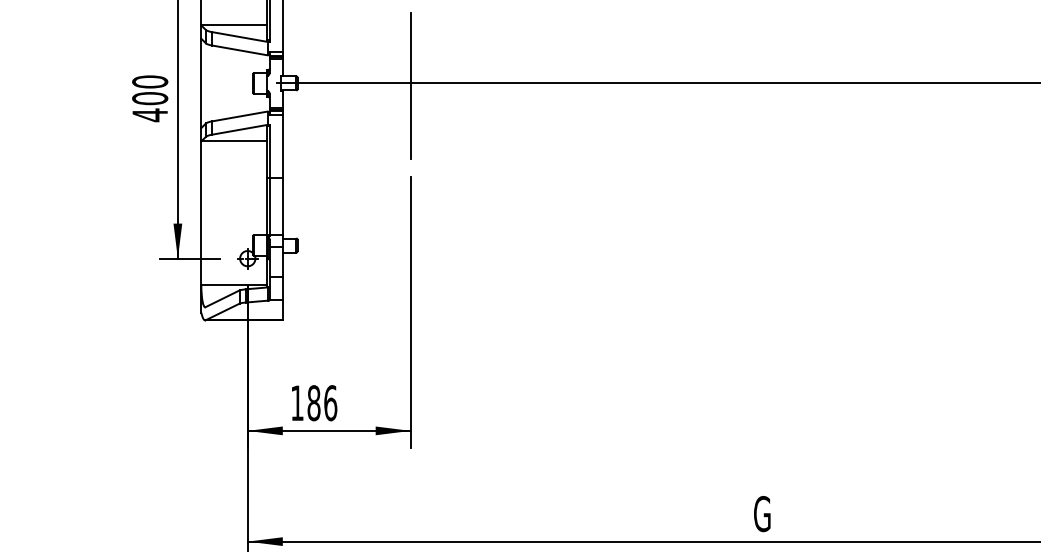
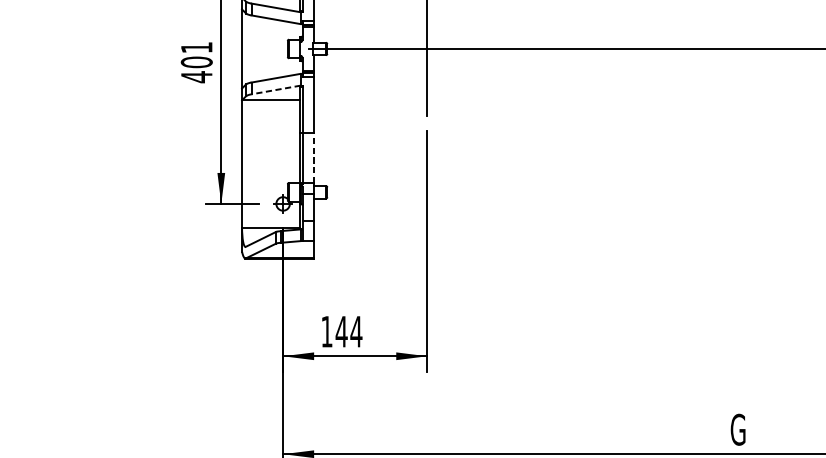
text: (150, 81) -> (197, 47), 400 -> 401
line: (239, 129) -> (275, 89), solid -> dashed
line: (282, 206) -> (313, 157), solid -> dashed
text: (322, 403) -> (349, 332), 186 -> 144

